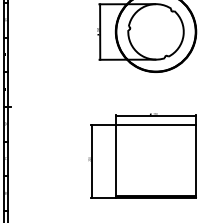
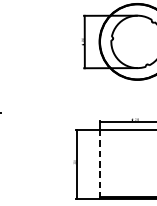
line: (116, 160) -> (100, 163), solid -> dashed

